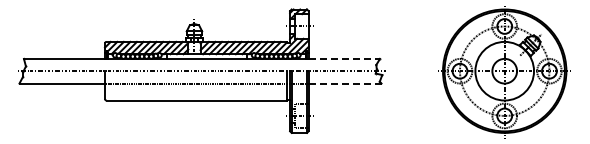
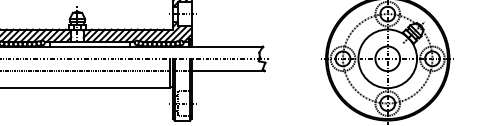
line: (344, 58) -> (227, 46), dashed -> solid
line: (345, 83) -> (228, 71), dashed -> solid

